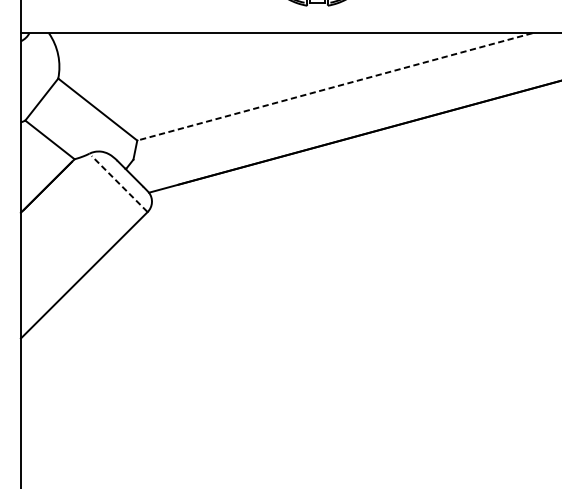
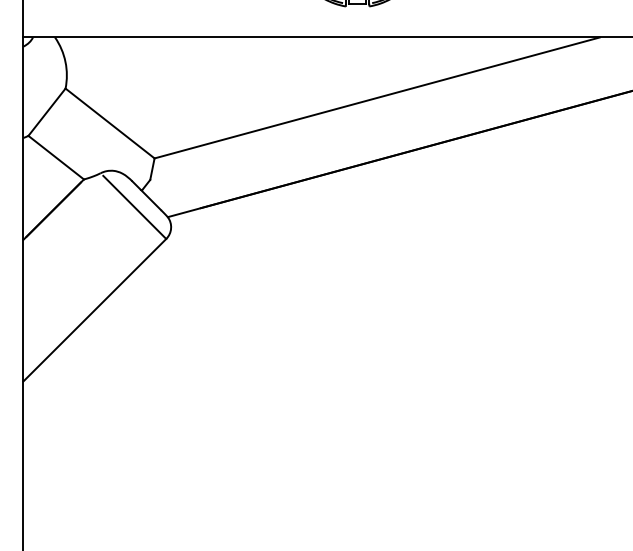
line: (335, 86) -> (377, 97), dashed -> solid
line: (119, 183) -> (134, 206), dashed -> solid

